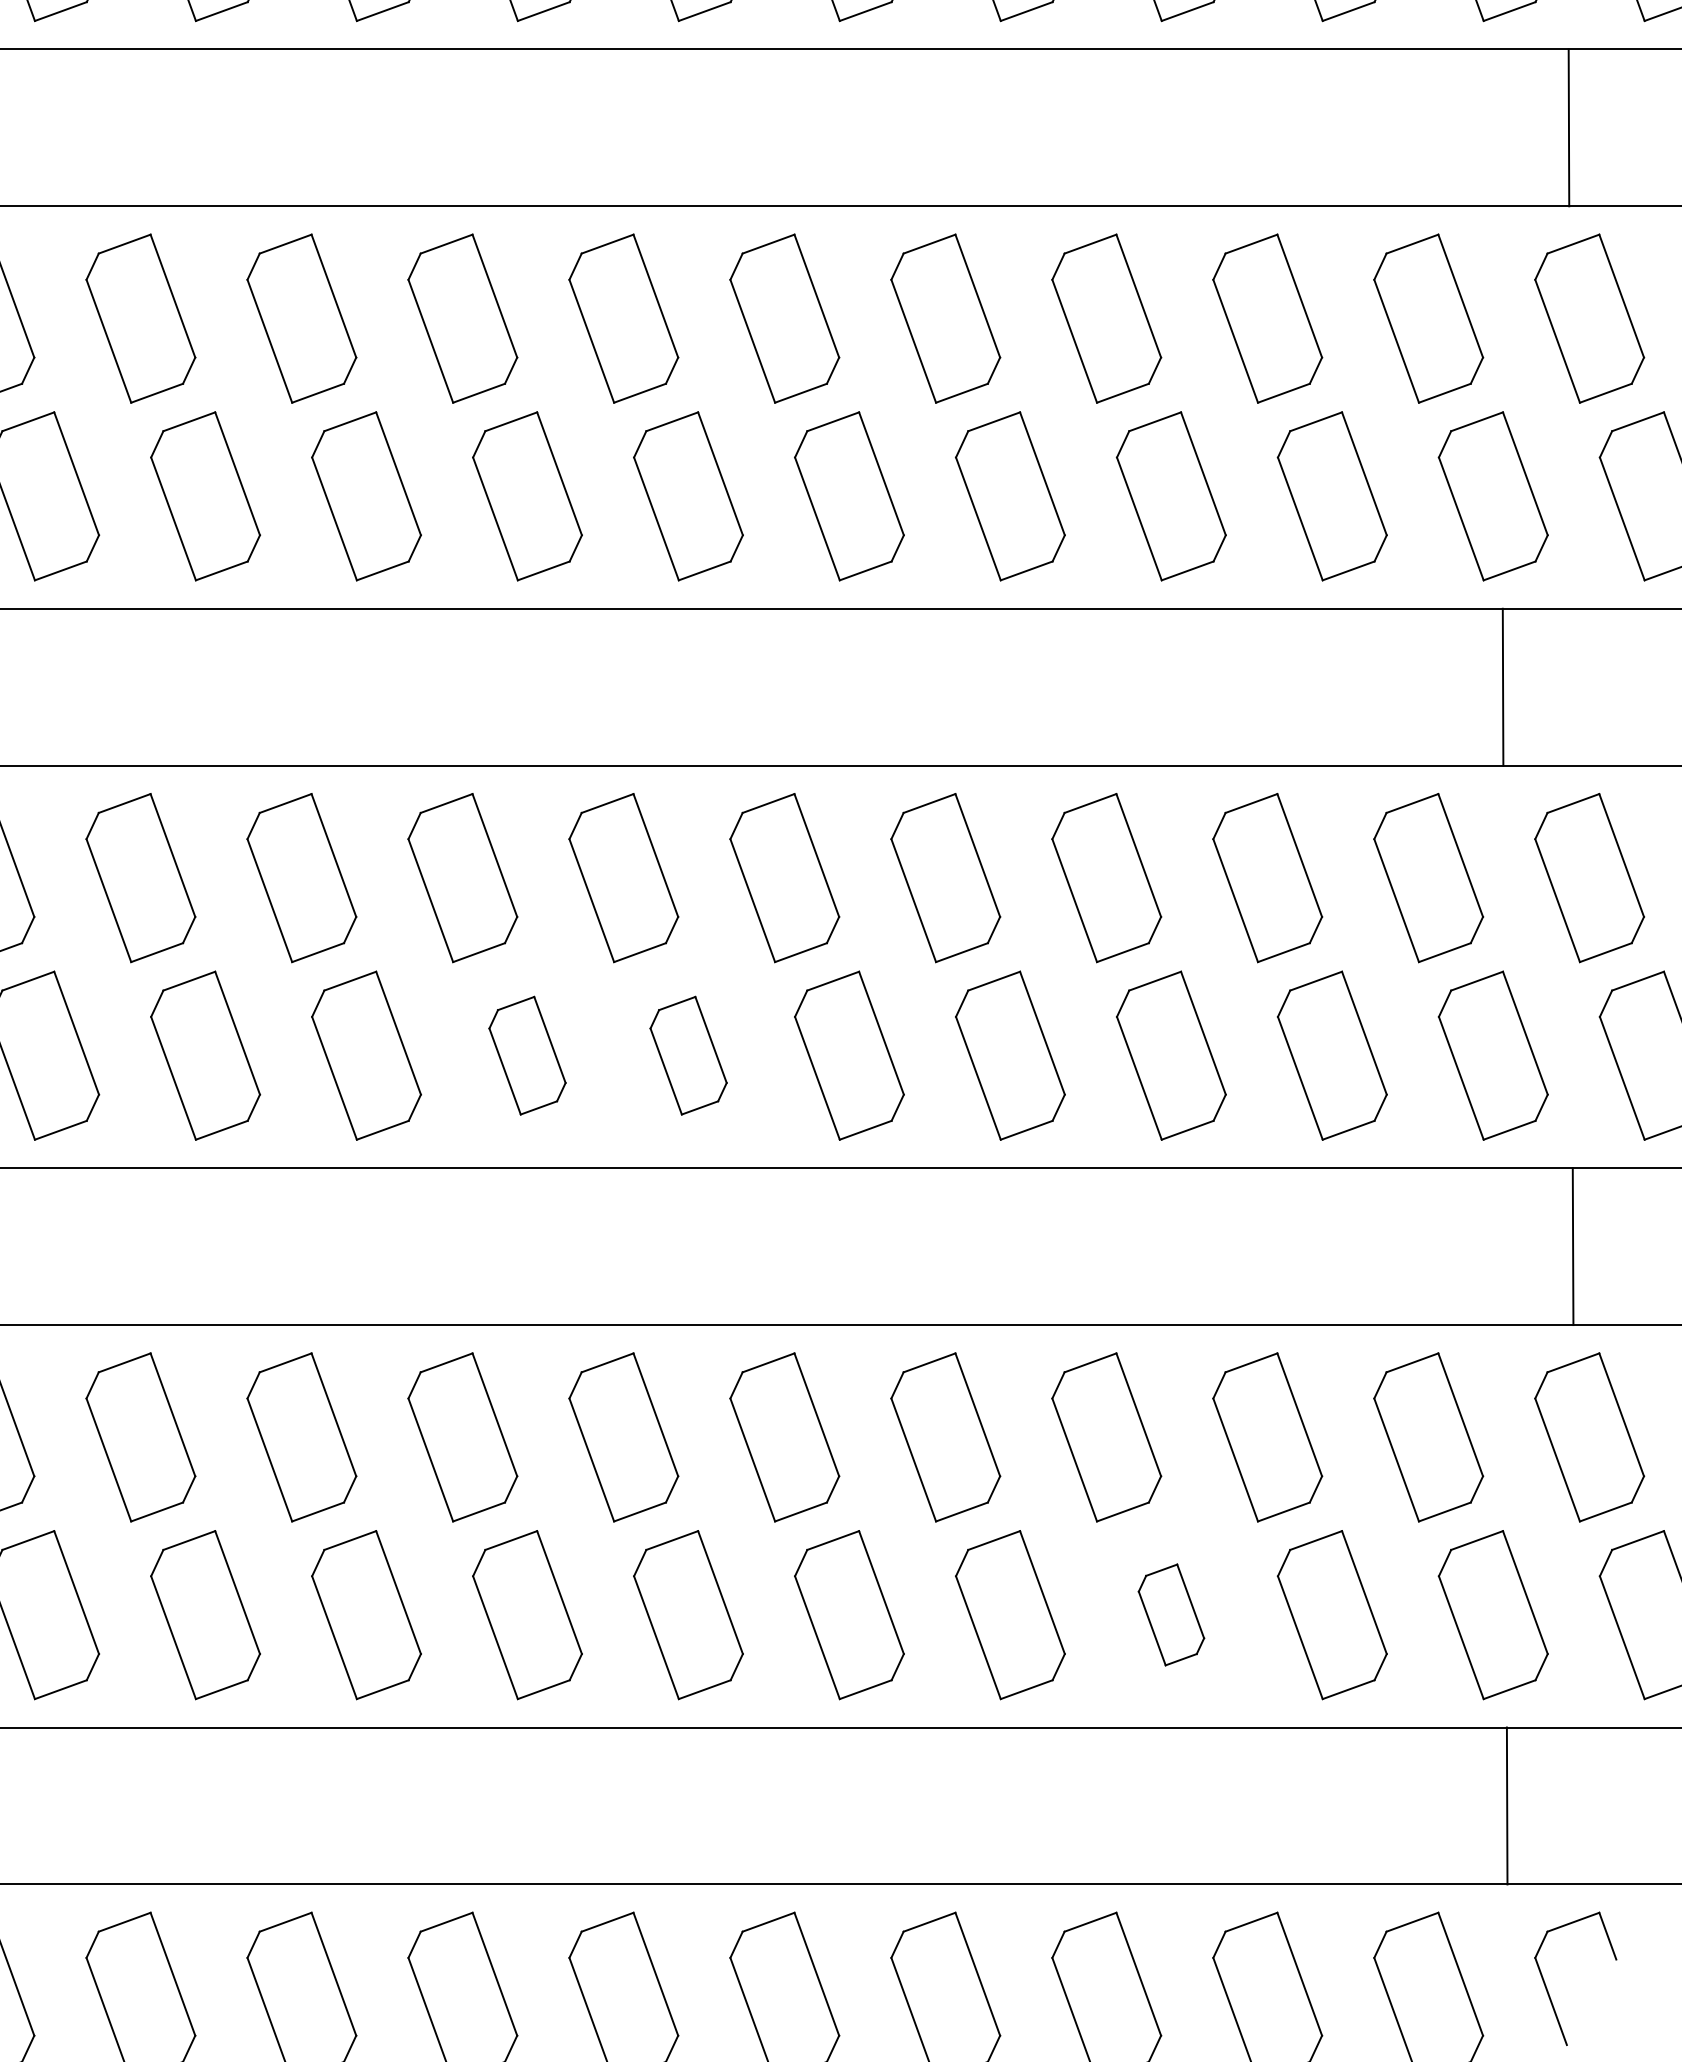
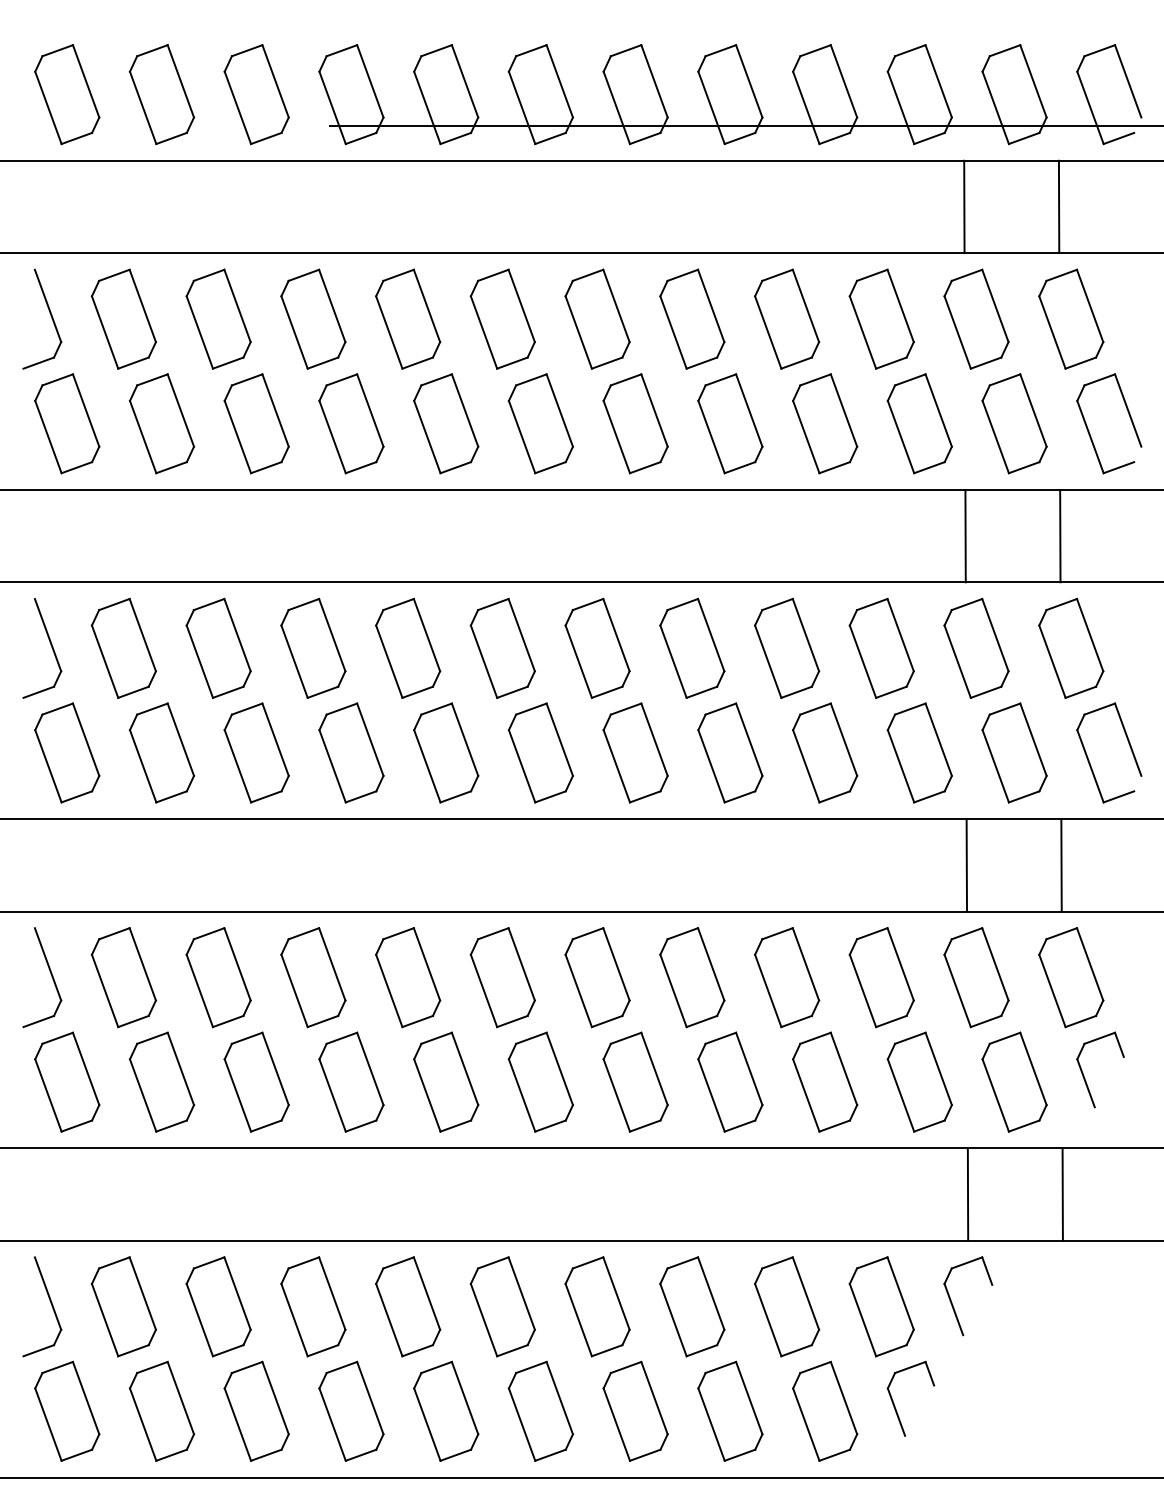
line: (1502, 686) -> (965, 535), moved
part: (527, 1054) -> (351, 752), size x1.43
part: (688, 1054) -> (446, 752), size x1.43
part: (1171, 1613) -> (730, 1081), size x1.67
line: (1506, 1805) -> (967, 1194), moved

